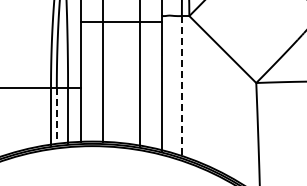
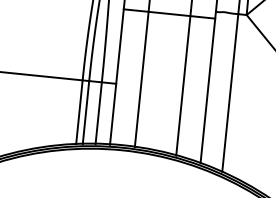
line: (181, 86) -> (229, 93), dashed -> solid
line: (56, 116) -> (85, 112), dashed -> solid

